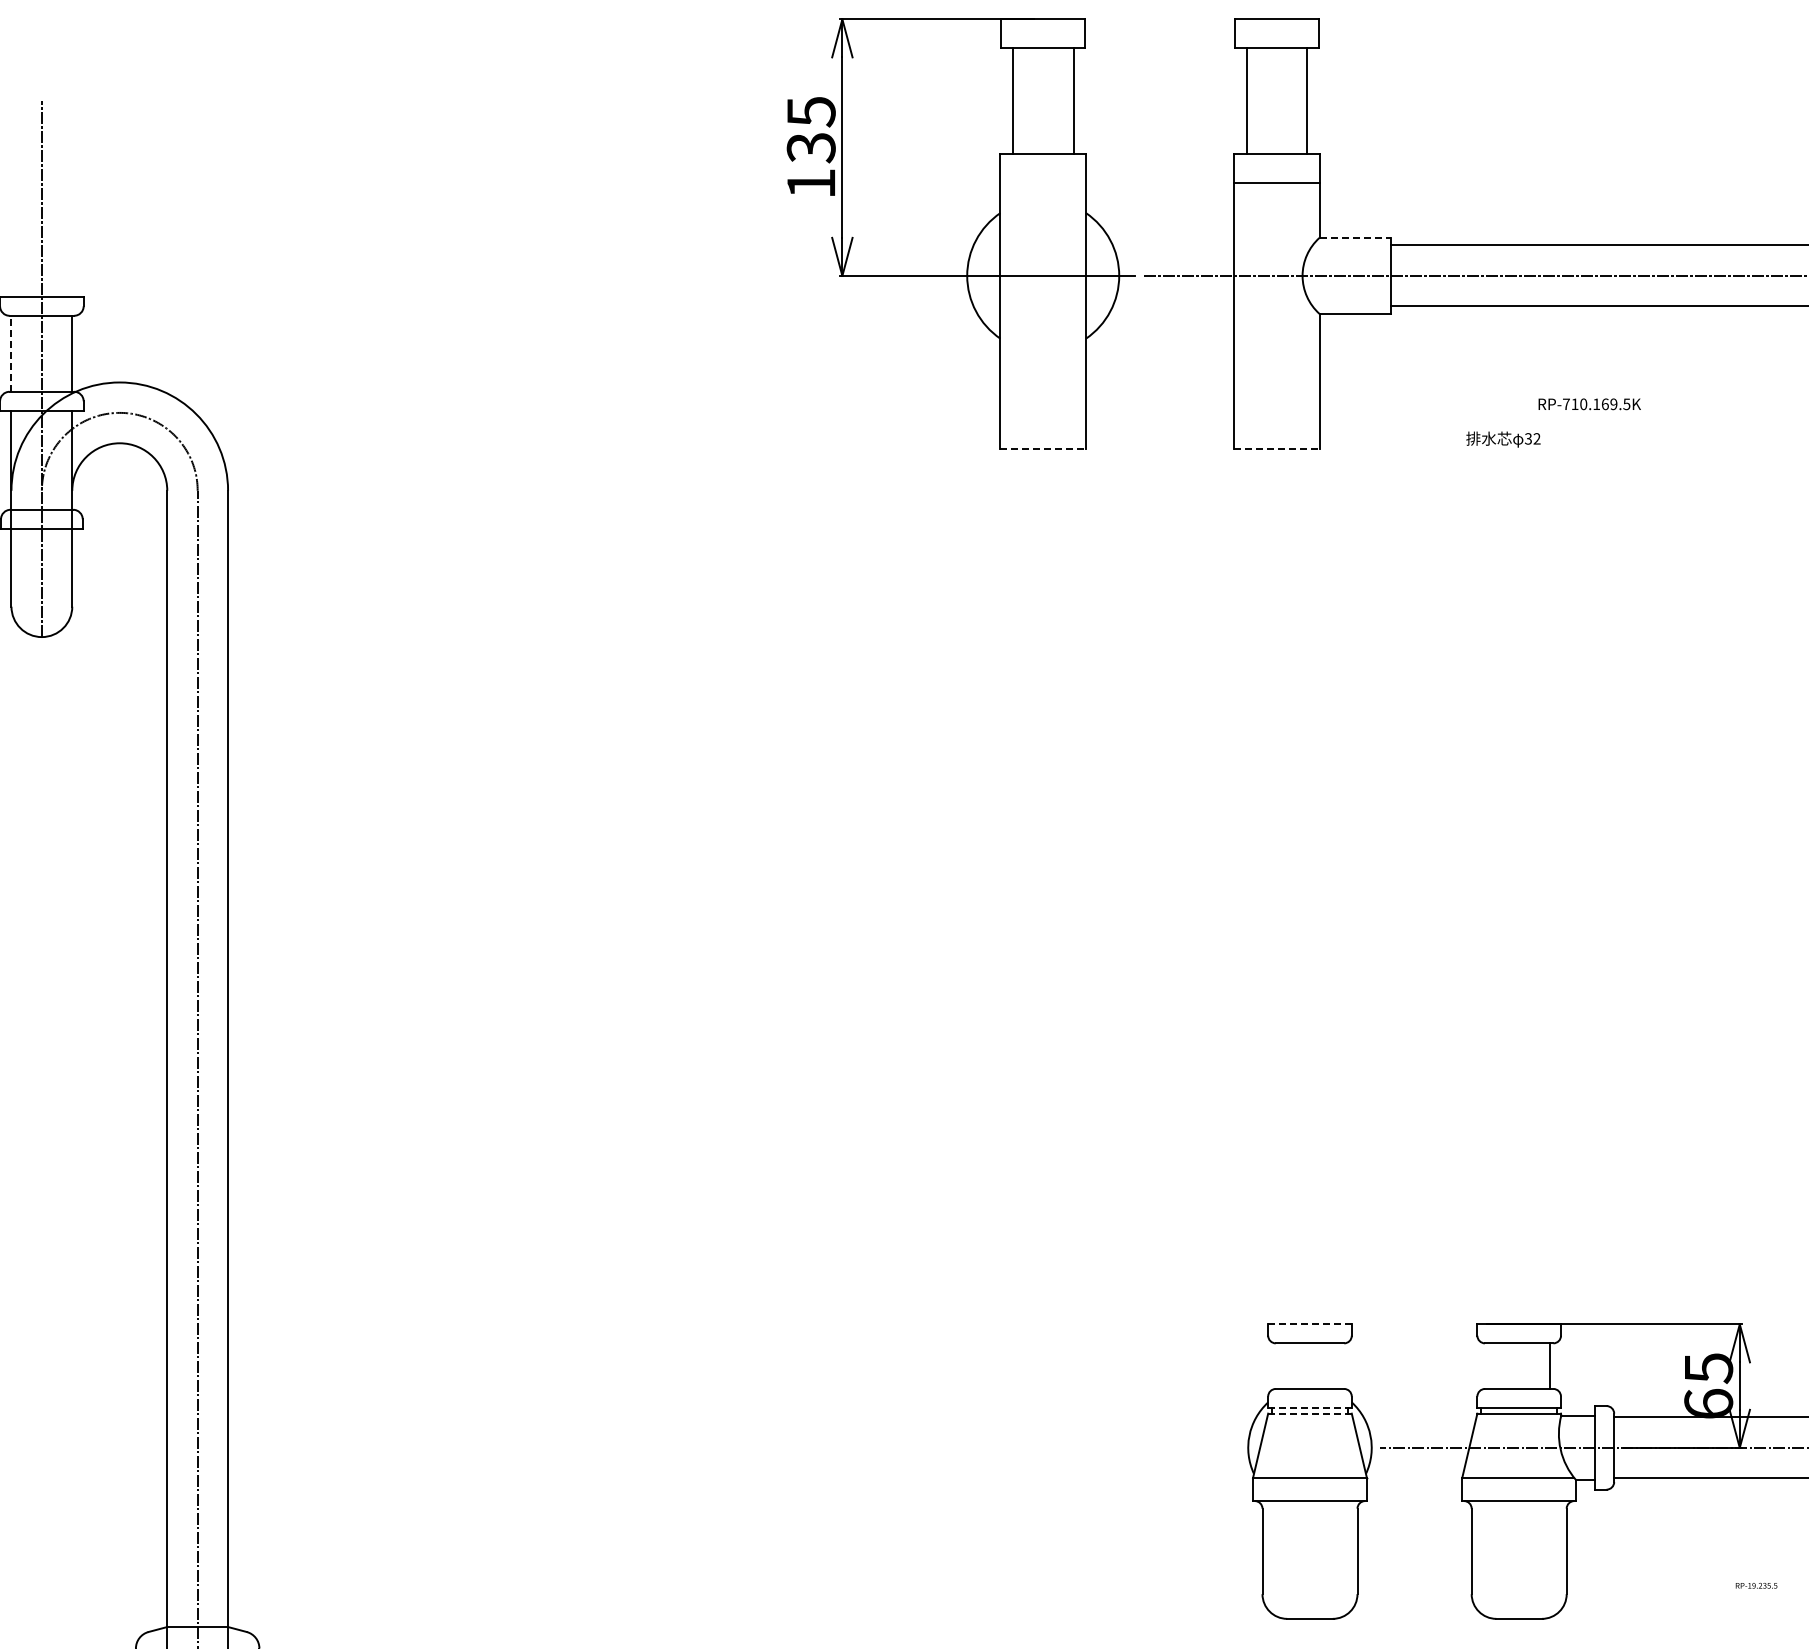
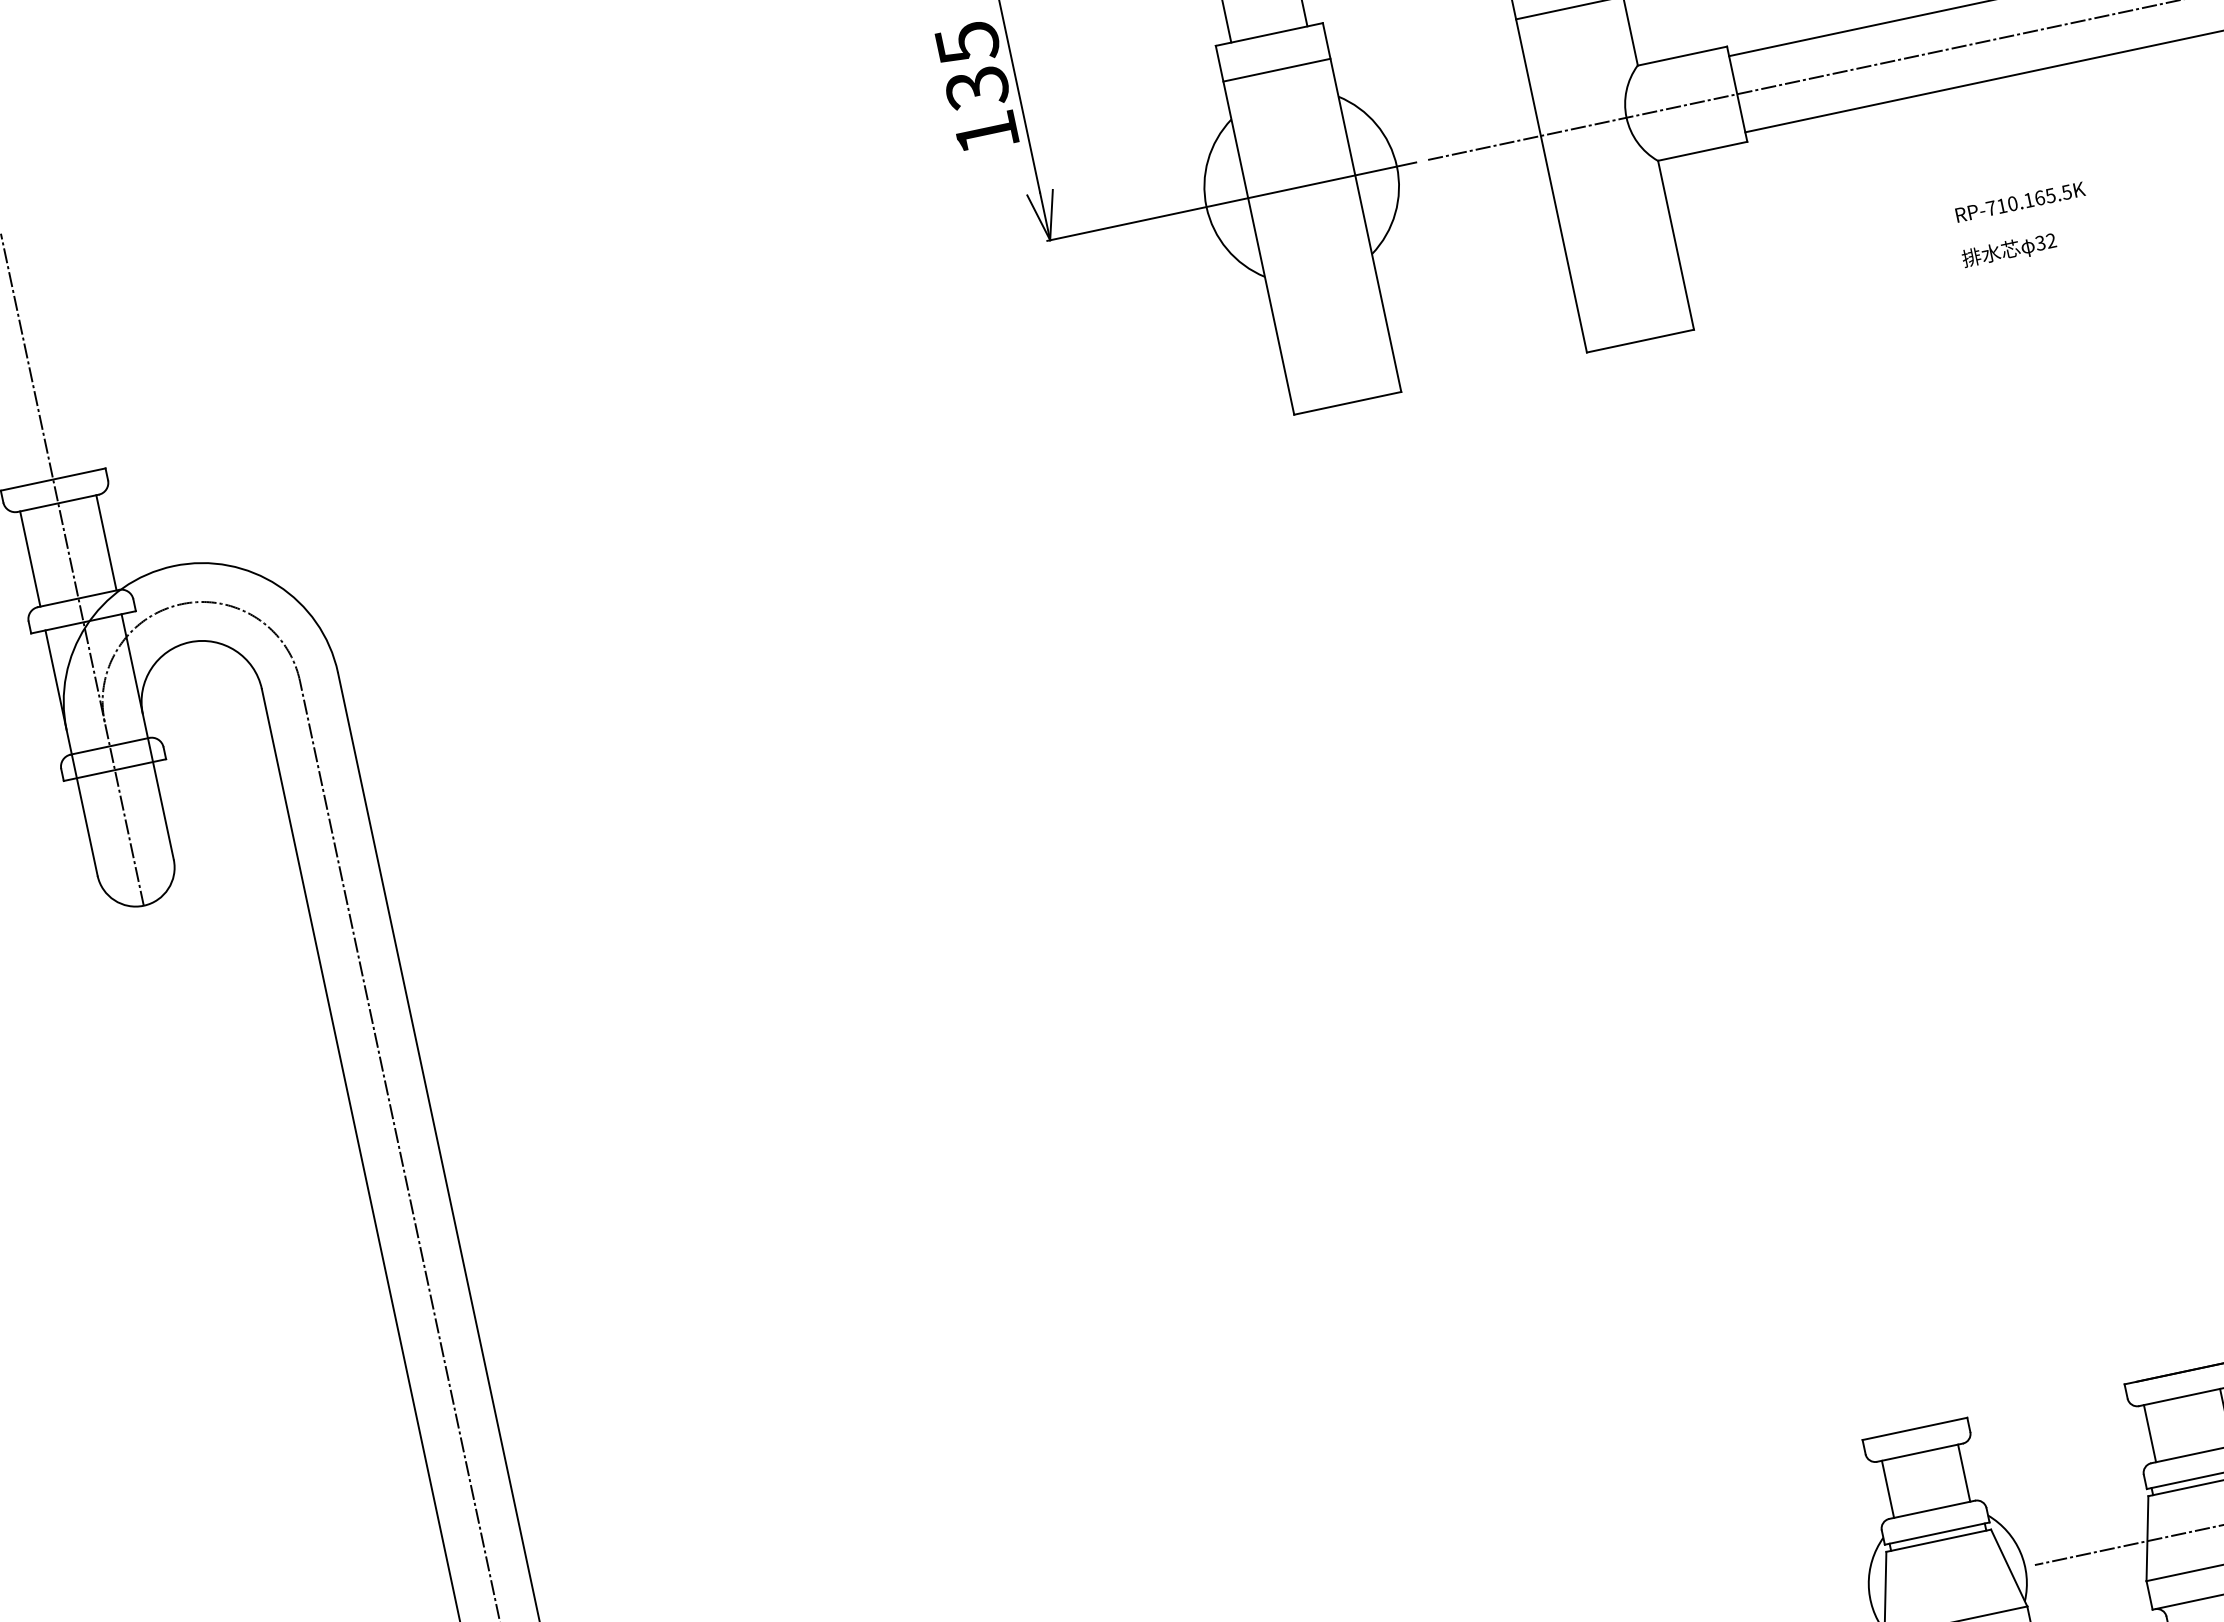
line: (1042, 182) -> (1275, 70), added
line: (1355, 237) -> (1682, 55), dashed -> solid
line: (11, 353) -> (30, 558), dashed -> solid
text: (1613, 403) -> (2049, 194), RP-710.169.5K -> RP-710.165.5K
text: (1503, 439) -> (2009, 250), moved
line: (1043, 448) -> (1348, 402), dashed -> solid
line: (1276, 448) -> (1639, 340), dashed -> solid
line: (1309, 1324) -> (1914, 1429), dashed -> solid
line: (1279, 1365) -> (1887, 1488), added
line: (1340, 1365) -> (1964, 1472), added
line: (1488, 1365) -> (2149, 1432), added
line: (1309, 1407) -> (1936, 1533), dashed -> solid
line: (1309, 1413) -> (1938, 1540), dashed -> solid

